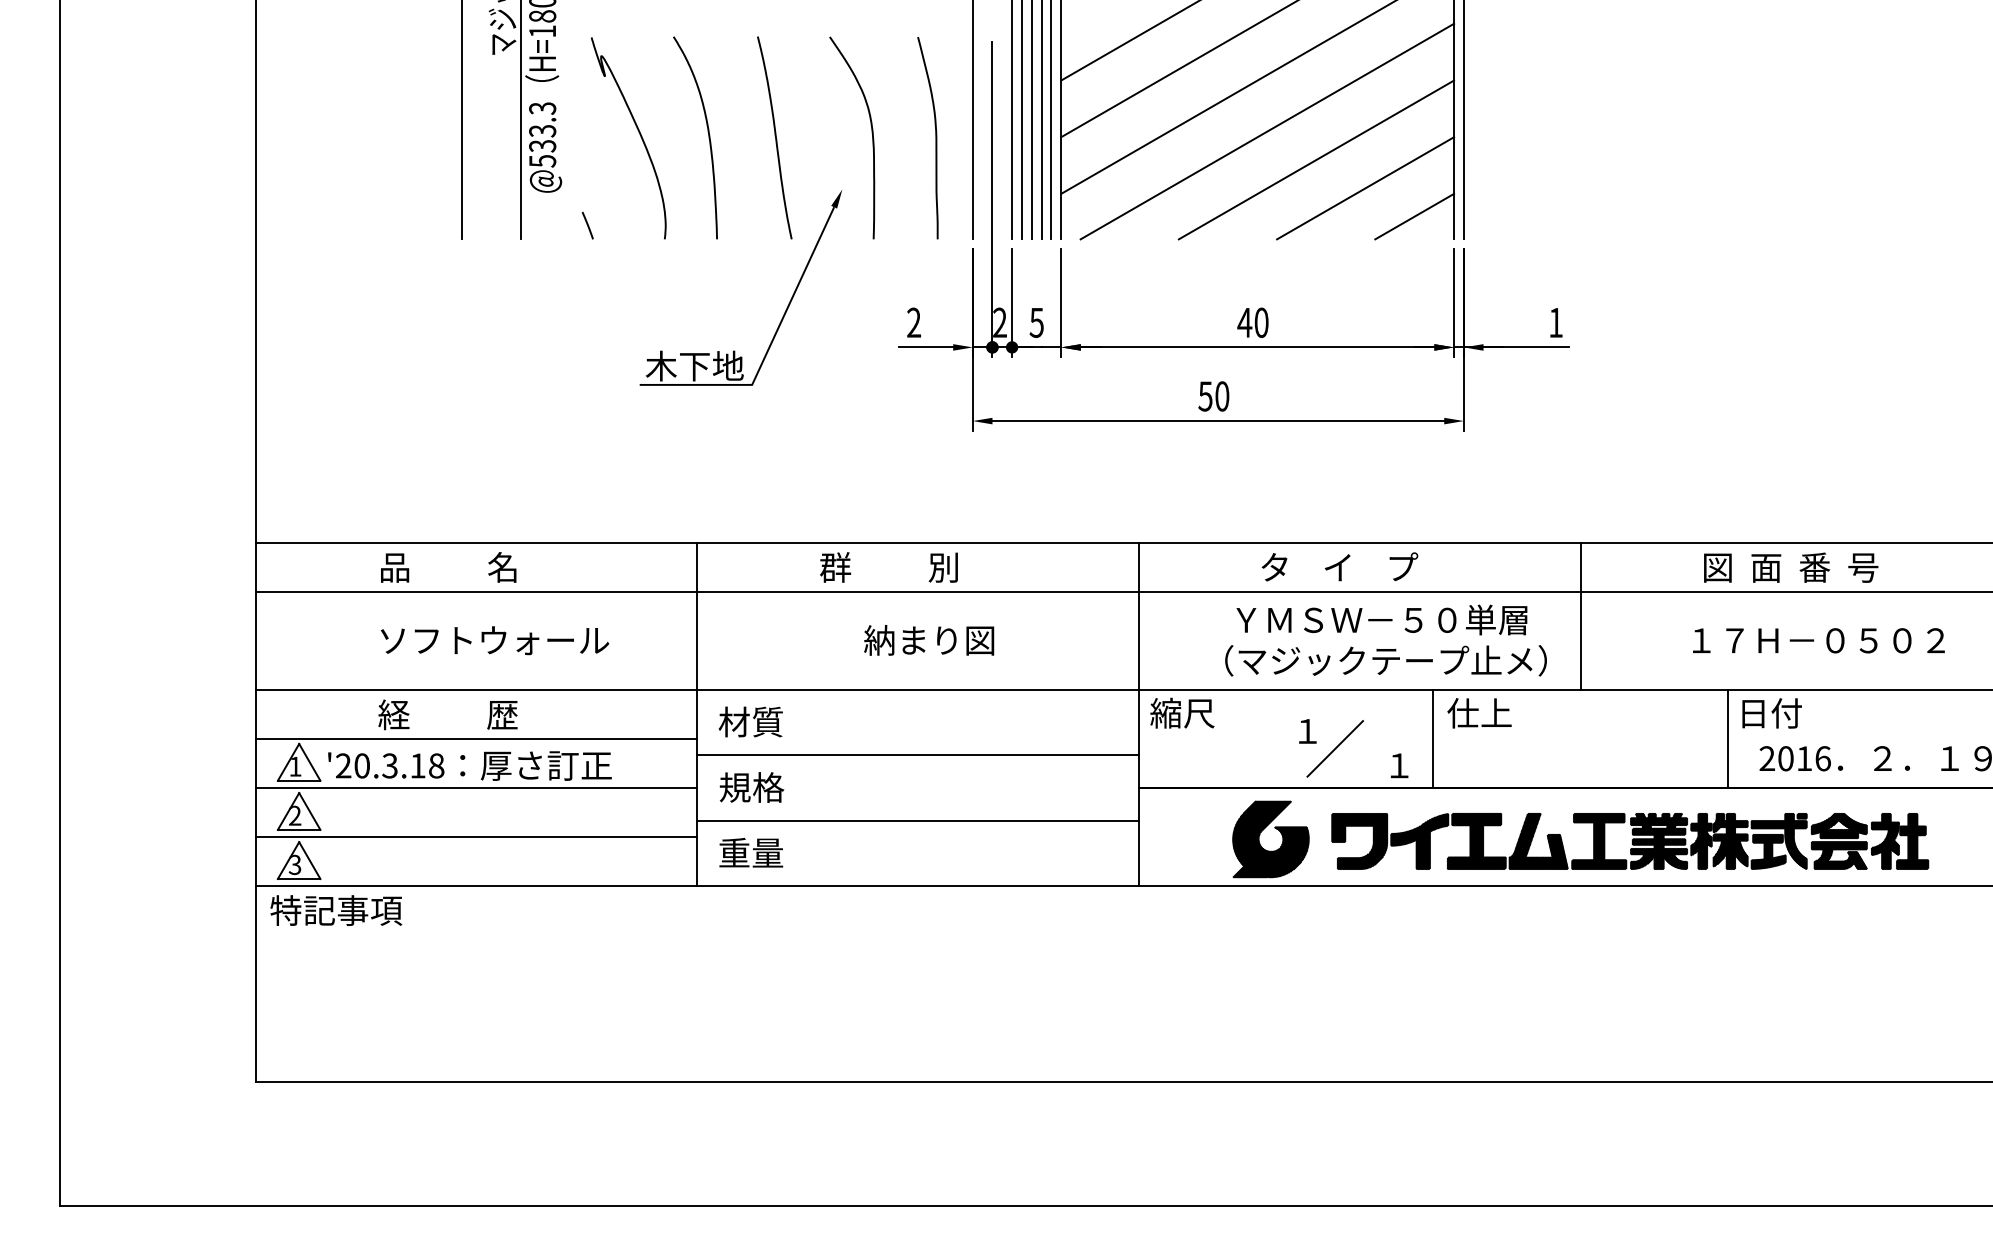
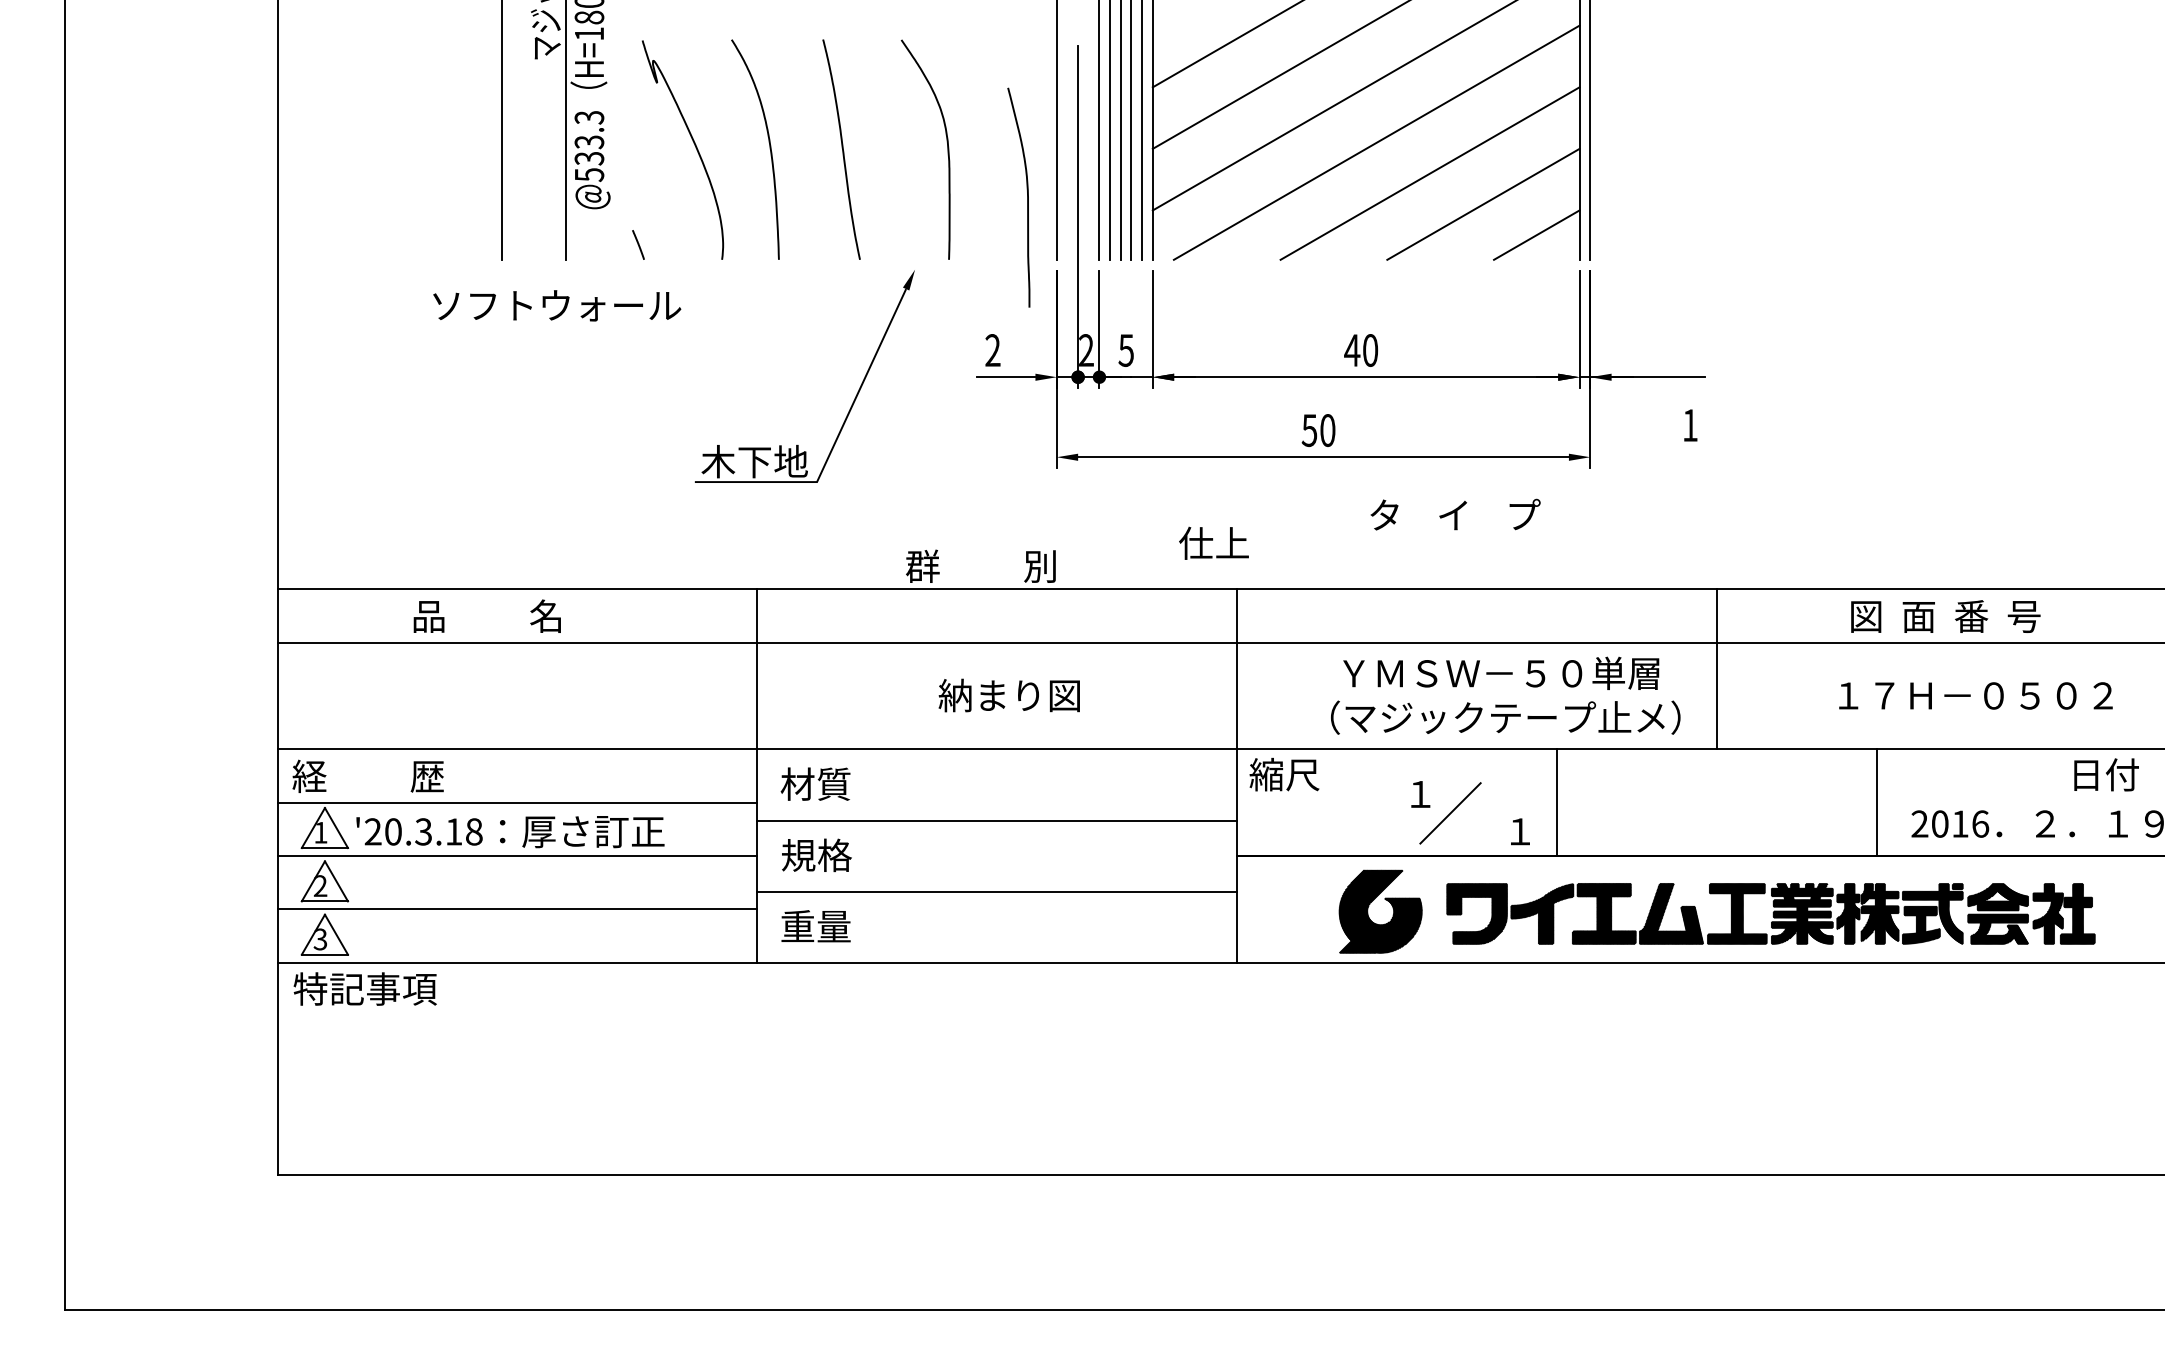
curve: (935, 138) -> (1027, 198), moved
part: (786, 307) -> (854, 397), moved
text: (1556, 322) -> (1690, 425), moved
text: (1339, 566) -> (1455, 514), moved
text: (888, 567) -> (980, 566), moved
text: (495, 640) -> (557, 305), moved
text: (1479, 713) -> (1213, 543), moved
text: (1771, 713) -> (2105, 774), moved
text: (447, 714) -> (367, 776), moved

